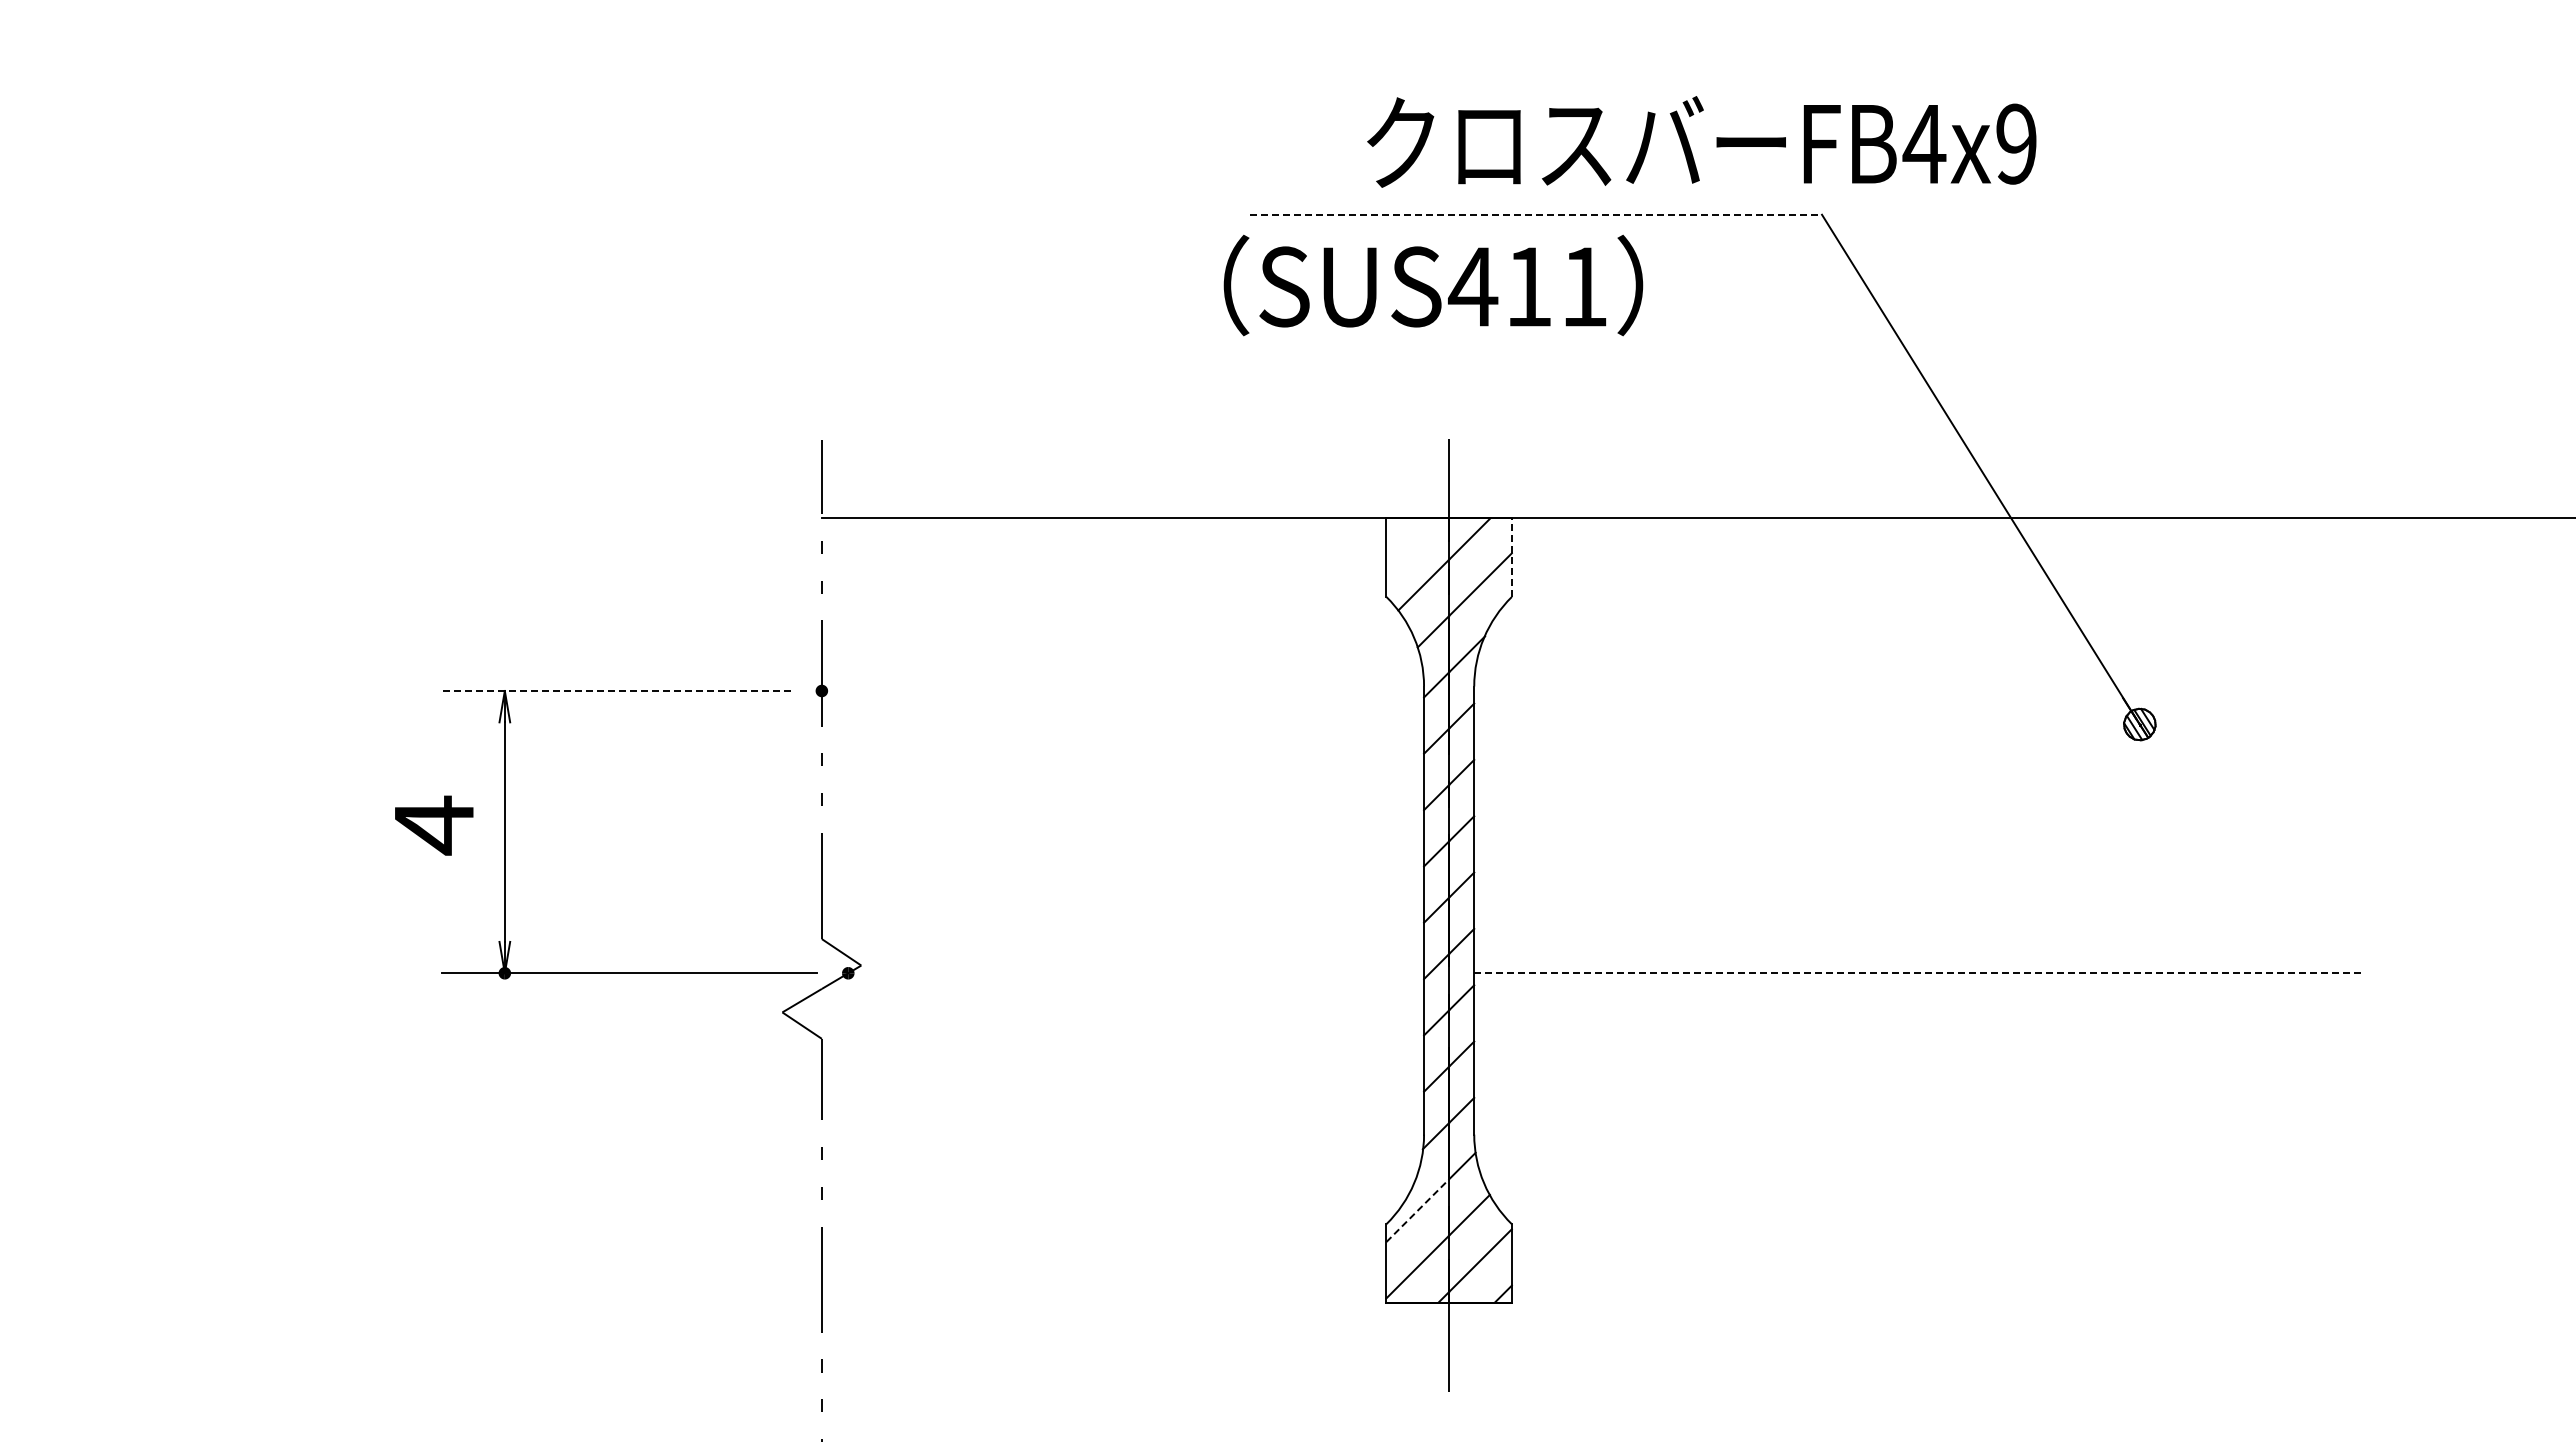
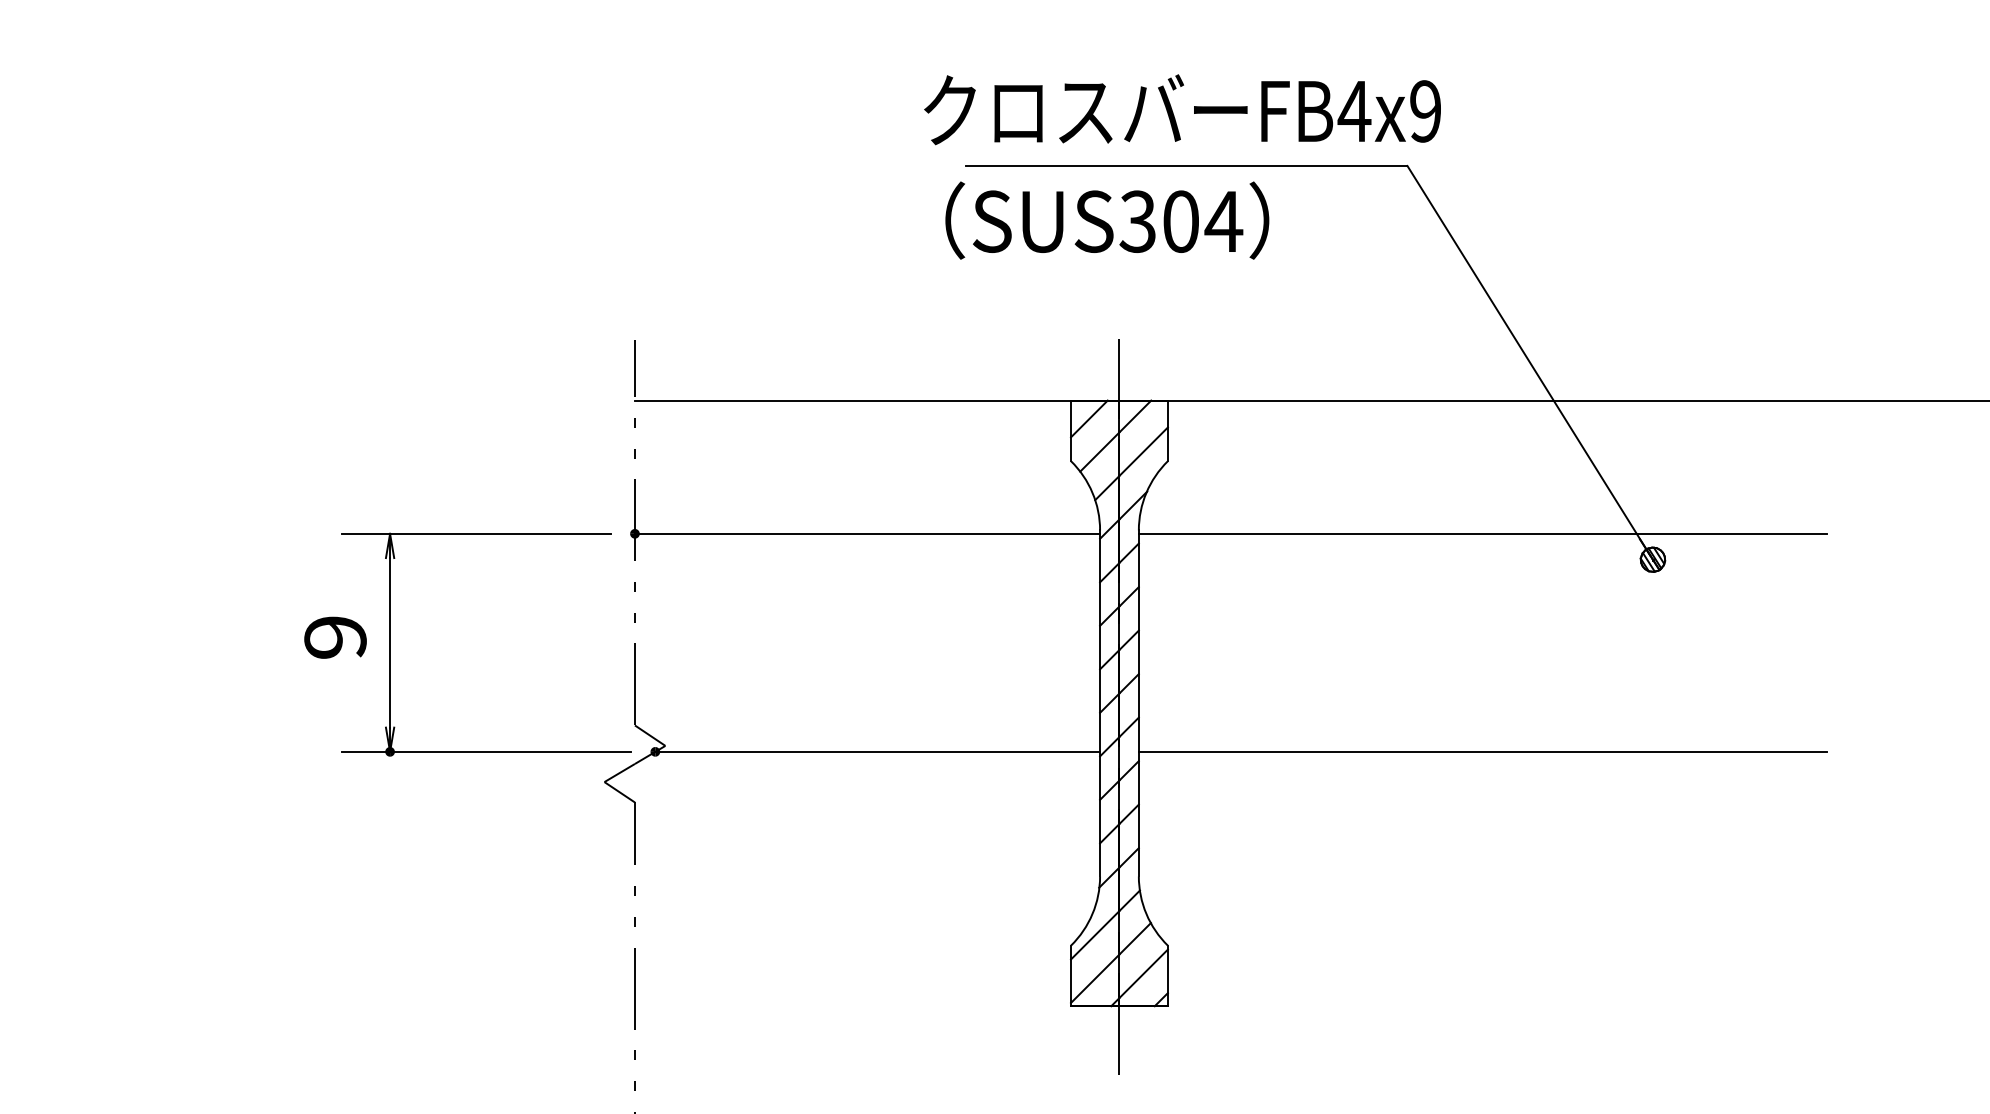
text: (1701, 141) -> (1182, 109), moved
line: (1536, 214) -> (1186, 165), dashed -> solid
text: (1528, 286) -> (1180, 221), SUS411 -> SUS304
line: (1409, 542) -> (1088, 419), added
line: (1511, 557) -> (1167, 430), dashed -> solid
line: (615, 691) -> (475, 534), dashed -> solid
line: (1122, 691) -> (867, 534), added
line: (1919, 691) -> (1482, 534), added
text: (433, 825) -> (334, 637), 4 -> 9
line: (1136, 973) -> (877, 752), added
line: (1920, 973) -> (1483, 752), dashed -> solid
line: (1418, 1210) -> (1095, 935), dashed -> solid

